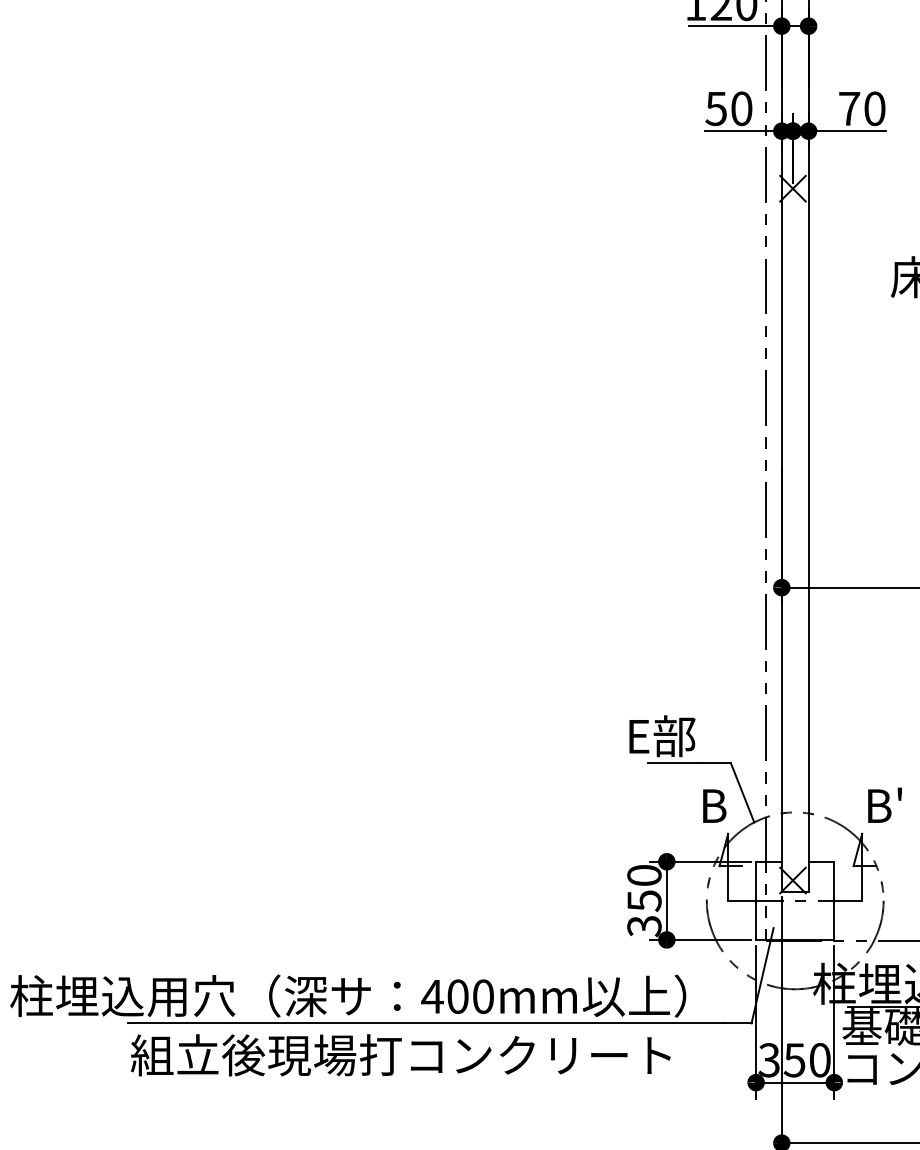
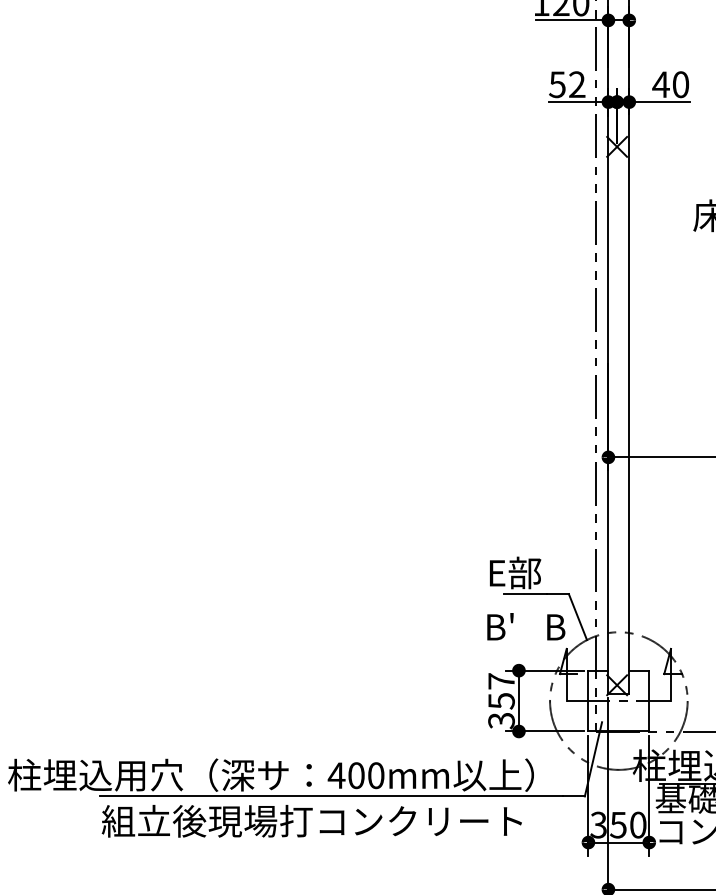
text: (741, 108) -> (577, 84), 50 -> 52
text: (849, 108) -> (661, 84), 70 -> 40
text: (884, 804) -> (500, 626), moved
text: (644, 875) -> (501, 681), 350 -> 357

